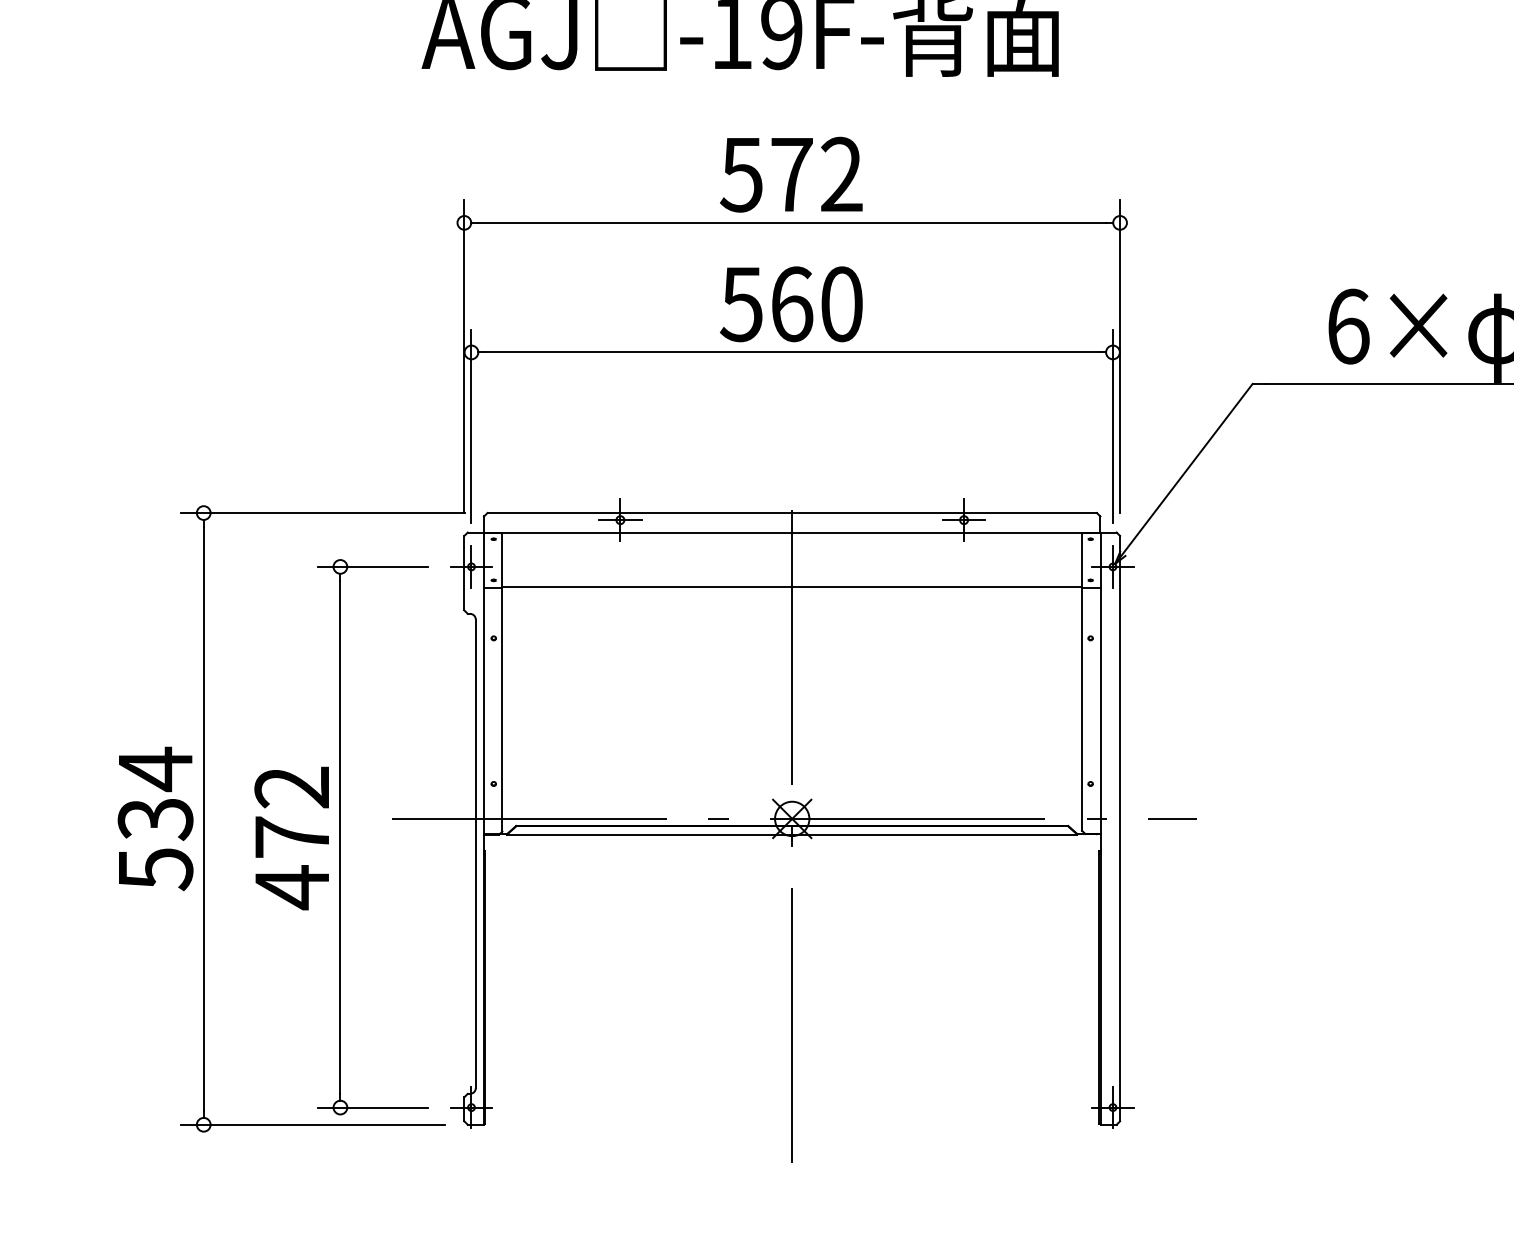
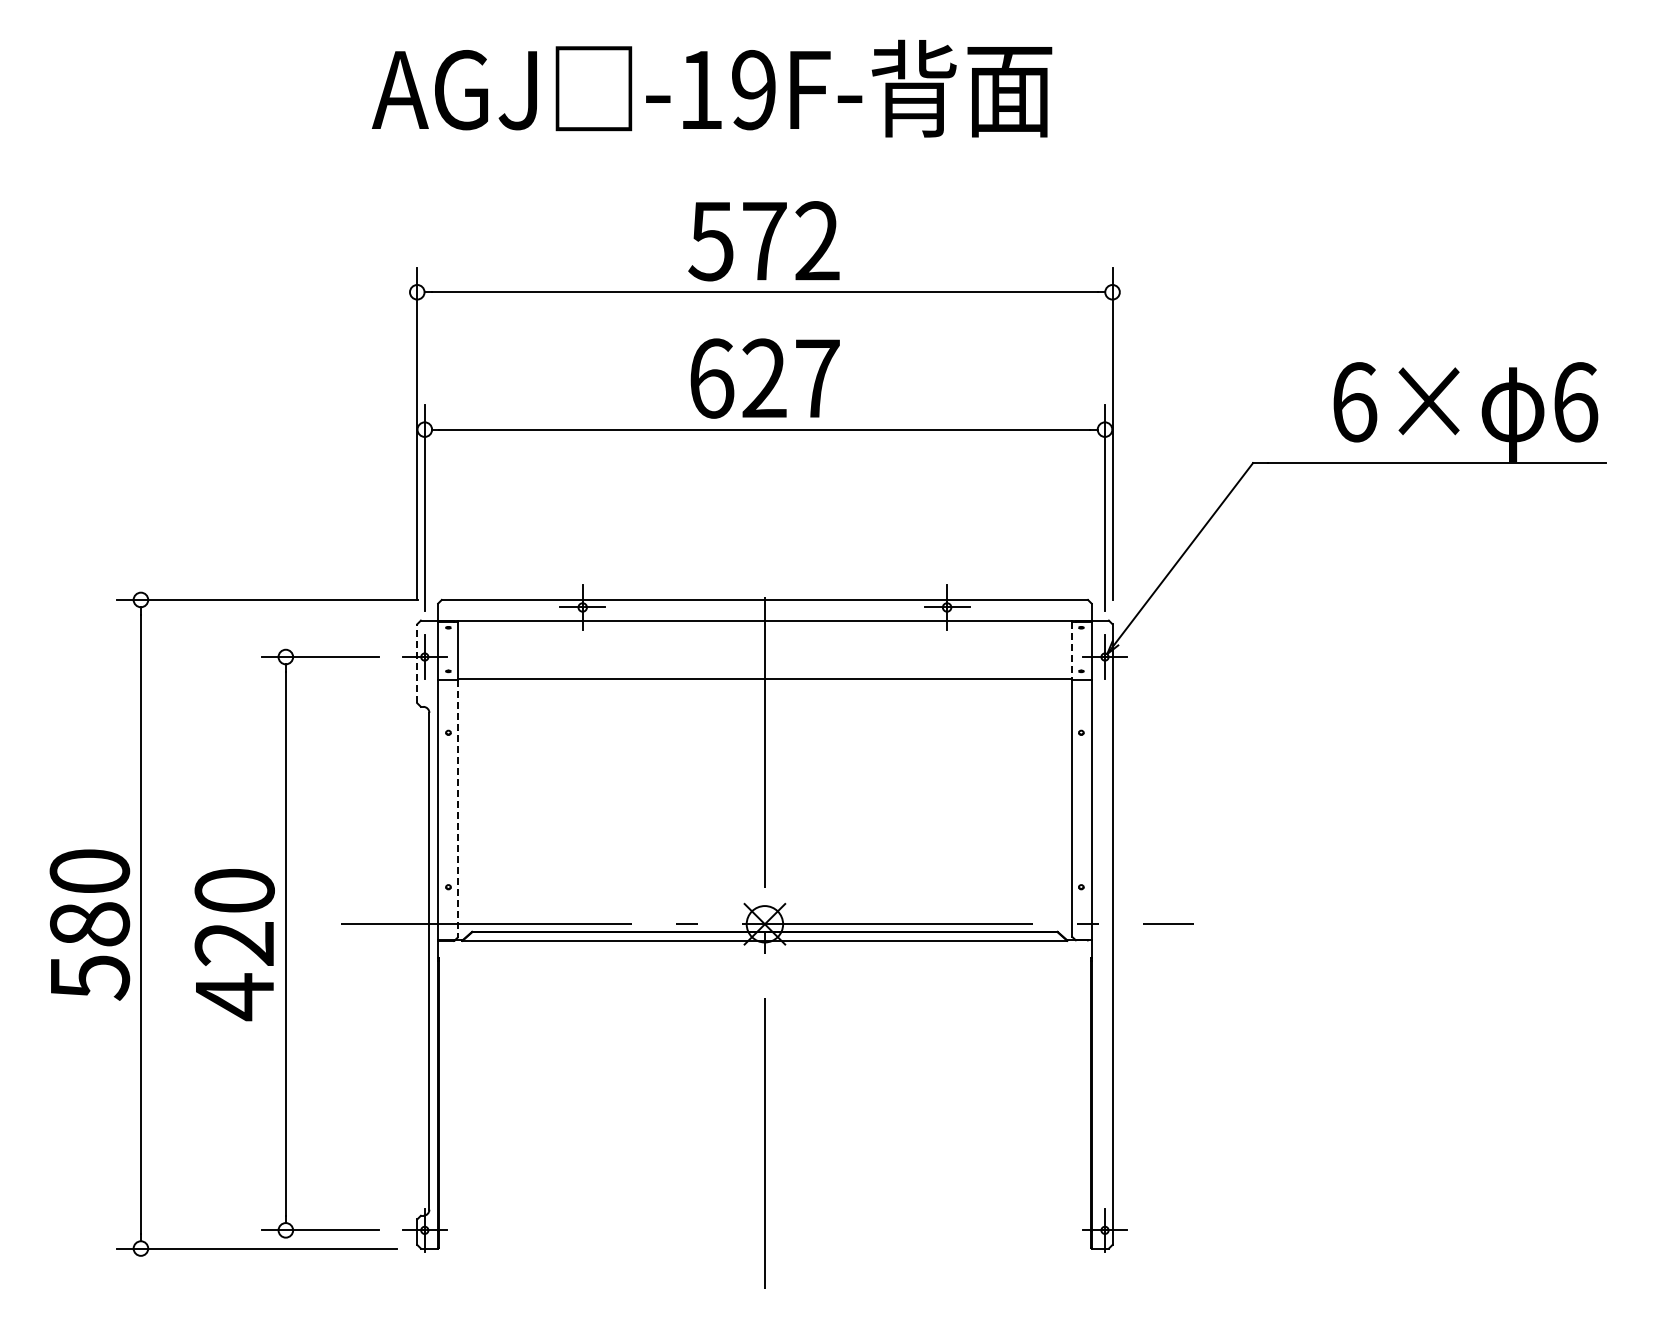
text: (790, 304) -> (763, 378), 560 -> 627
line: (1082, 560) -> (1072, 650), solid -> dashed
line: (464, 572) -> (417, 663), solid -> dashed
line: (502, 710) -> (457, 809), solid -> dashed
text: (155, 793) -> (89, 897), 534 -> 580
text: (291, 812) -> (234, 917), 472 -> 420

